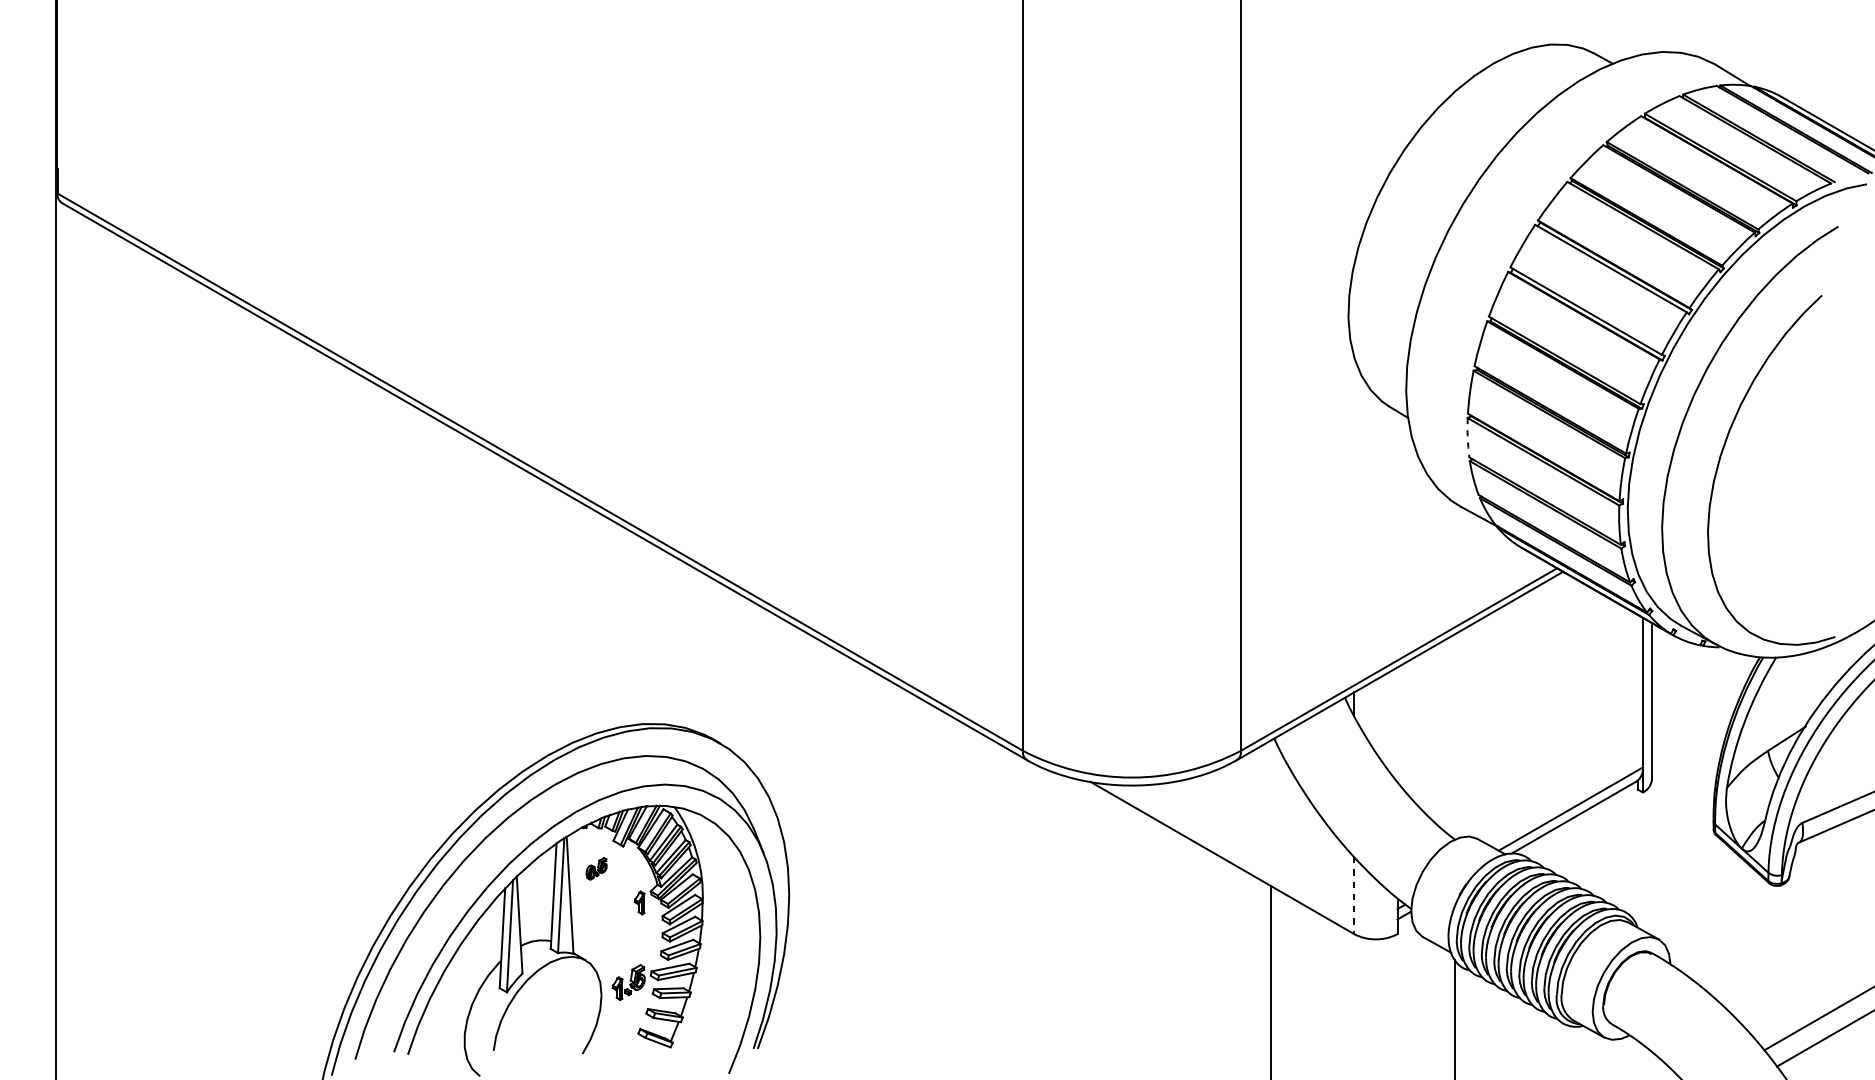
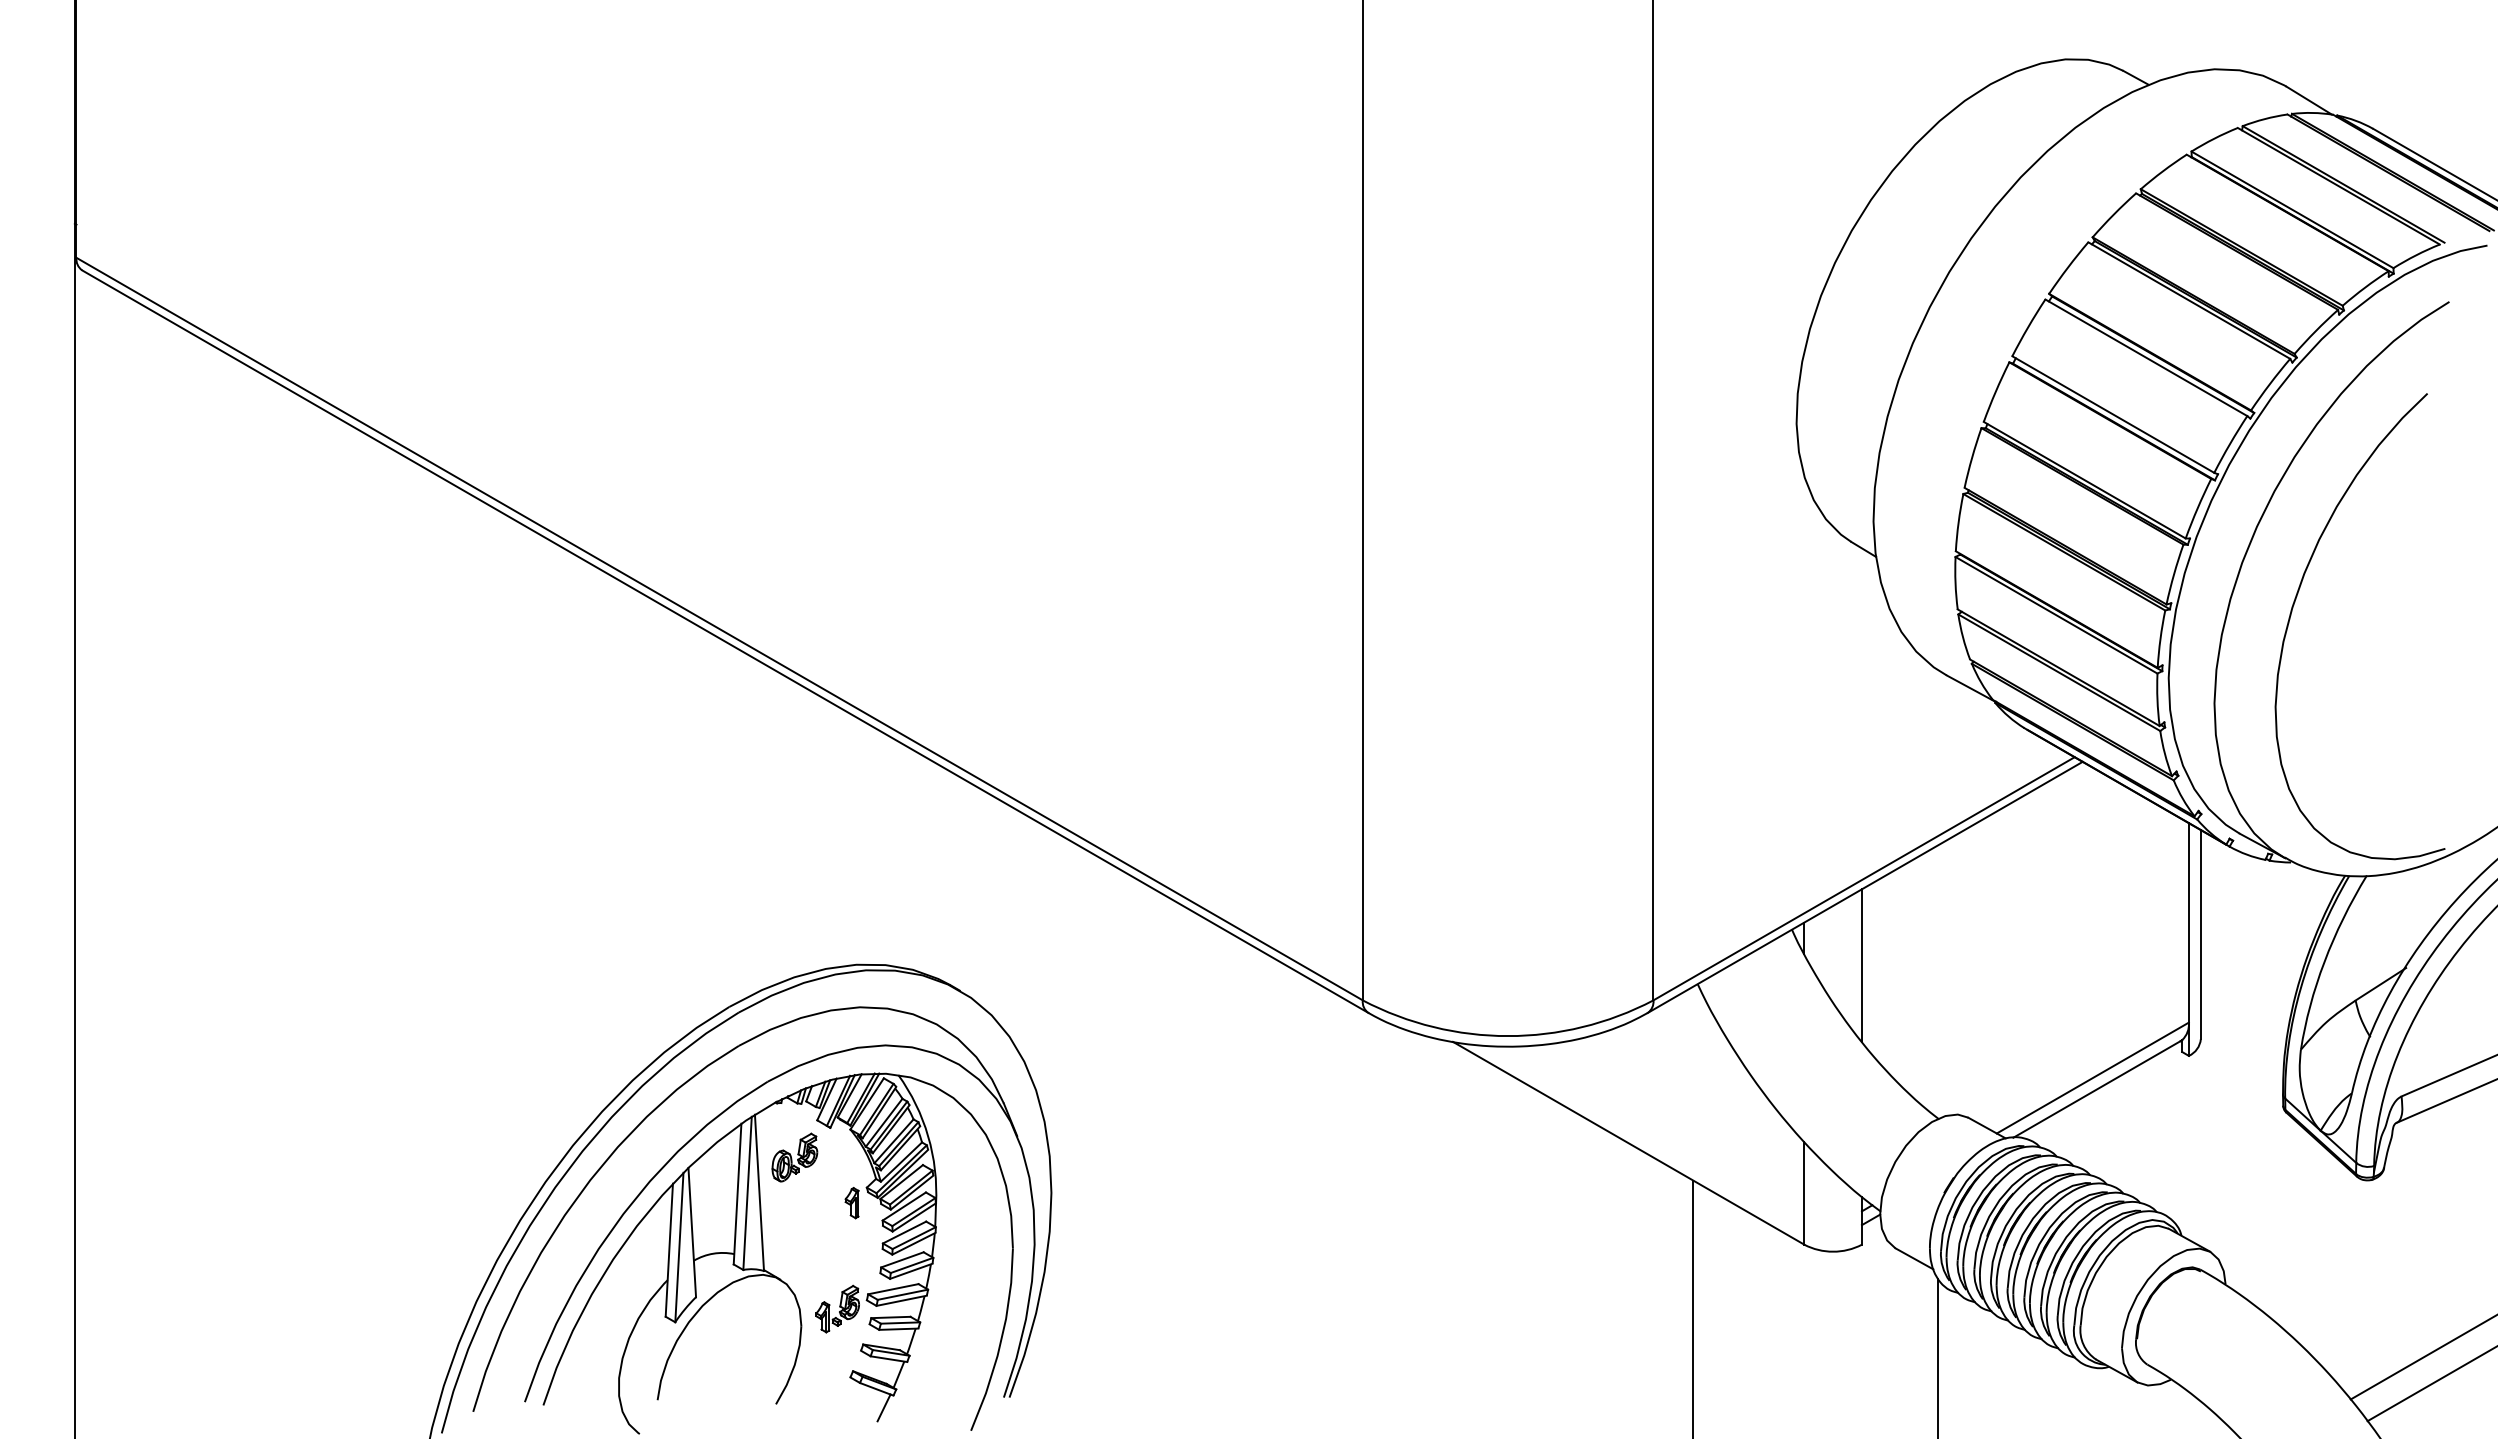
arc: (1467, 437) -> (1955, 583), dashed -> solid
line: (1397, 724) -> (1861, 965), added
part: (596, 868) -> (794, 1157), size x1.67
line: (1354, 895) -> (1804, 1193), dashed -> solid
line: (663, 1056) -> (883, 1407), added

